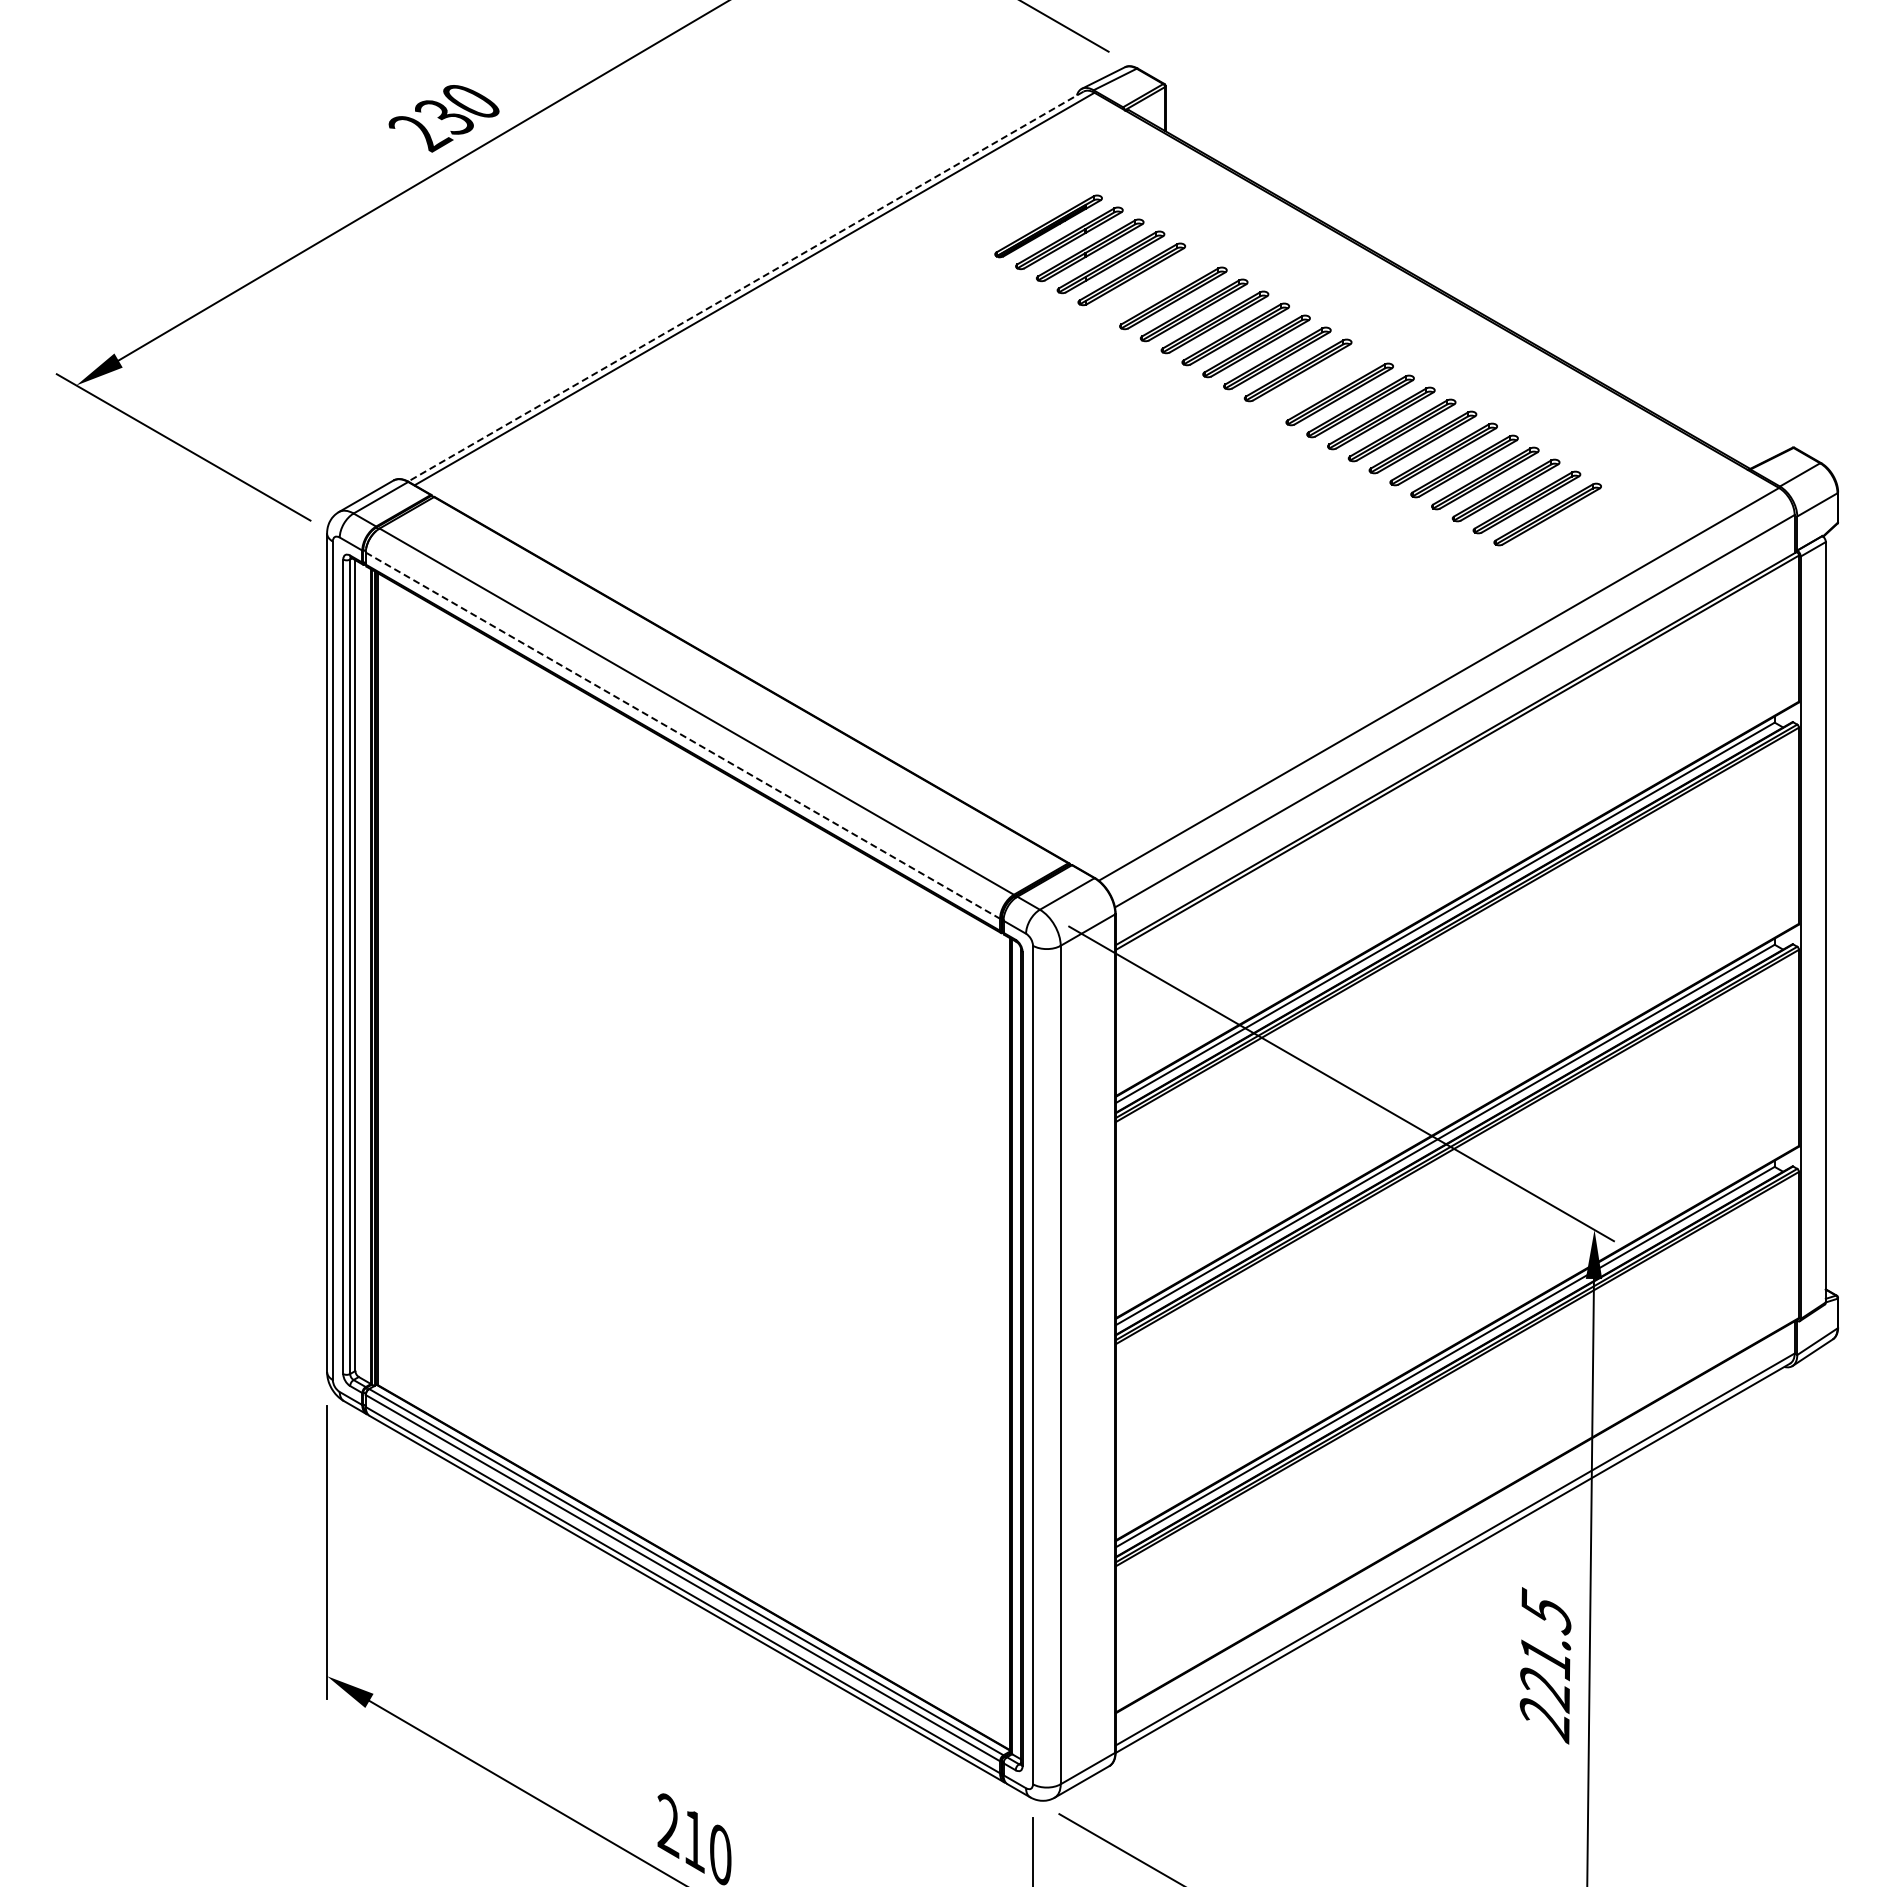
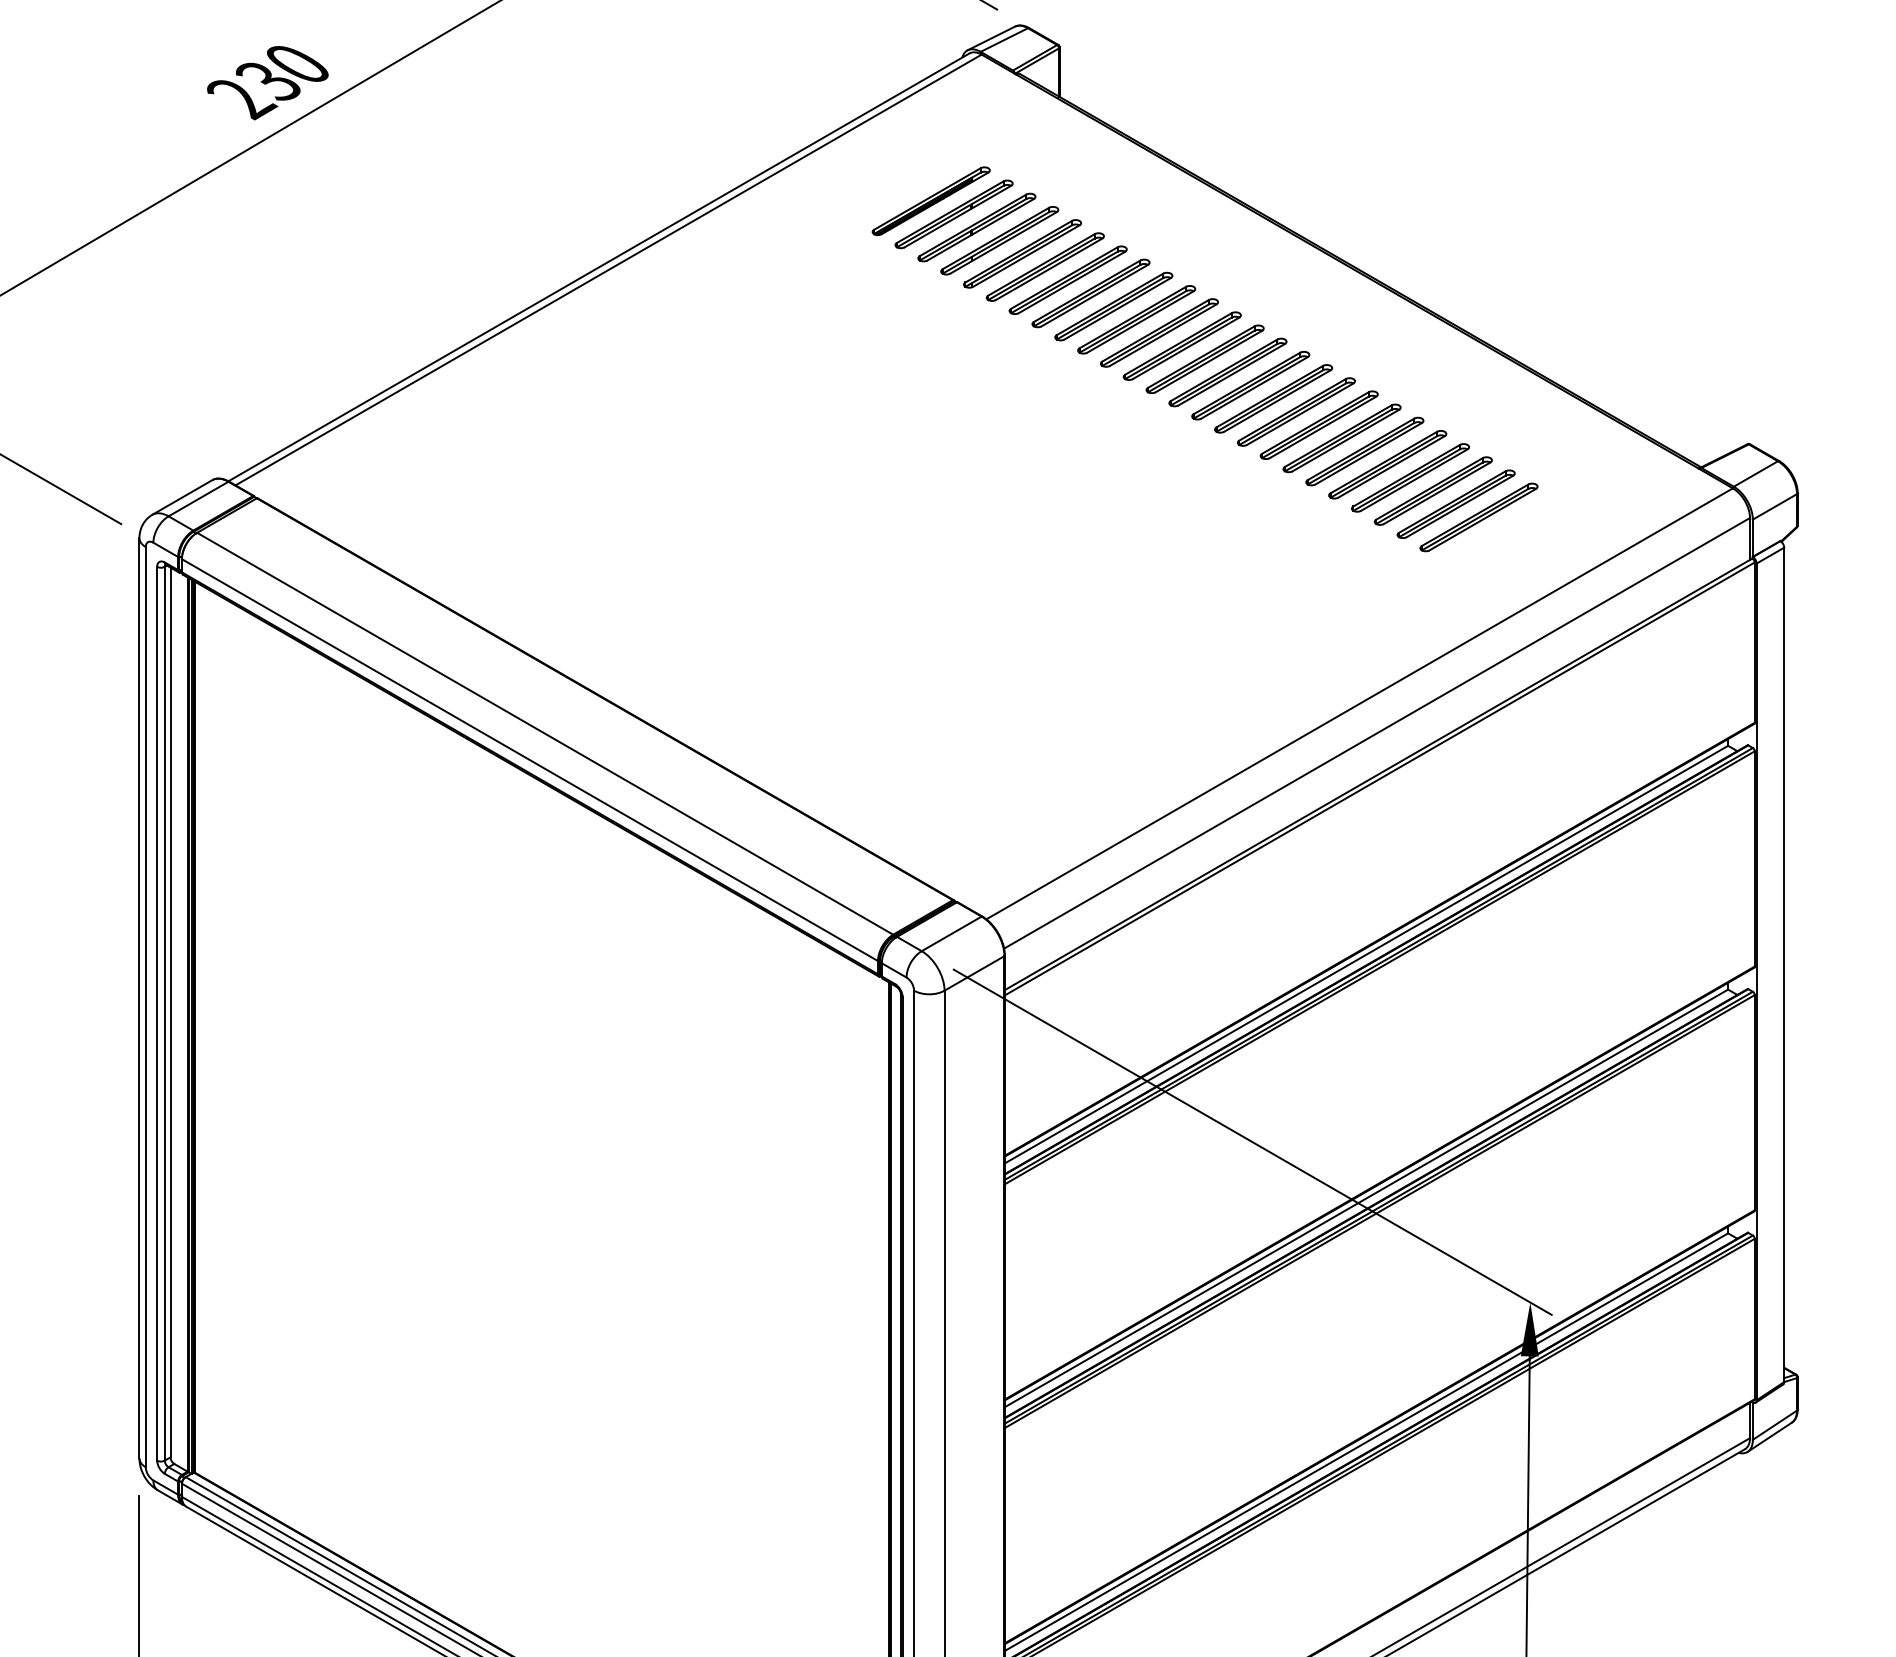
line: (745, 286) -> (598, 267), dashed -> solid
part: (1152, 286) -> (1045, 267), added
part: (1318, 382) -> (1227, 372), added
line: (683, 735) -> (530, 759), dashed -> solid

